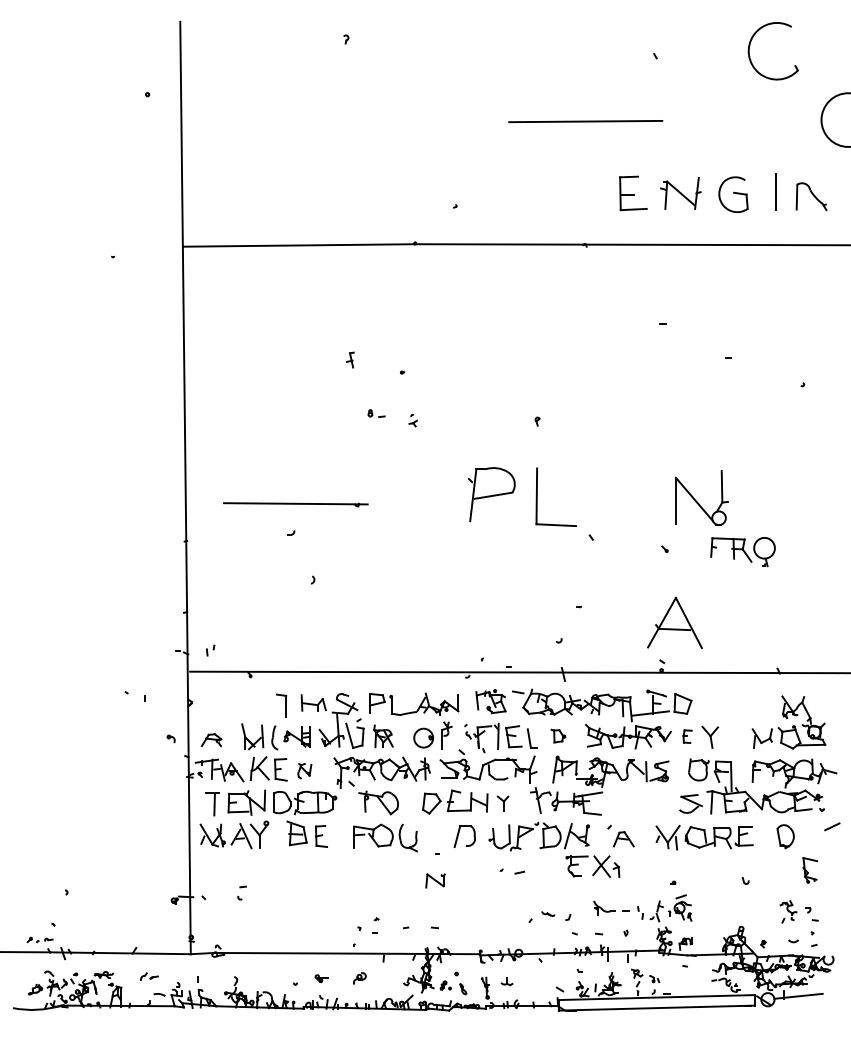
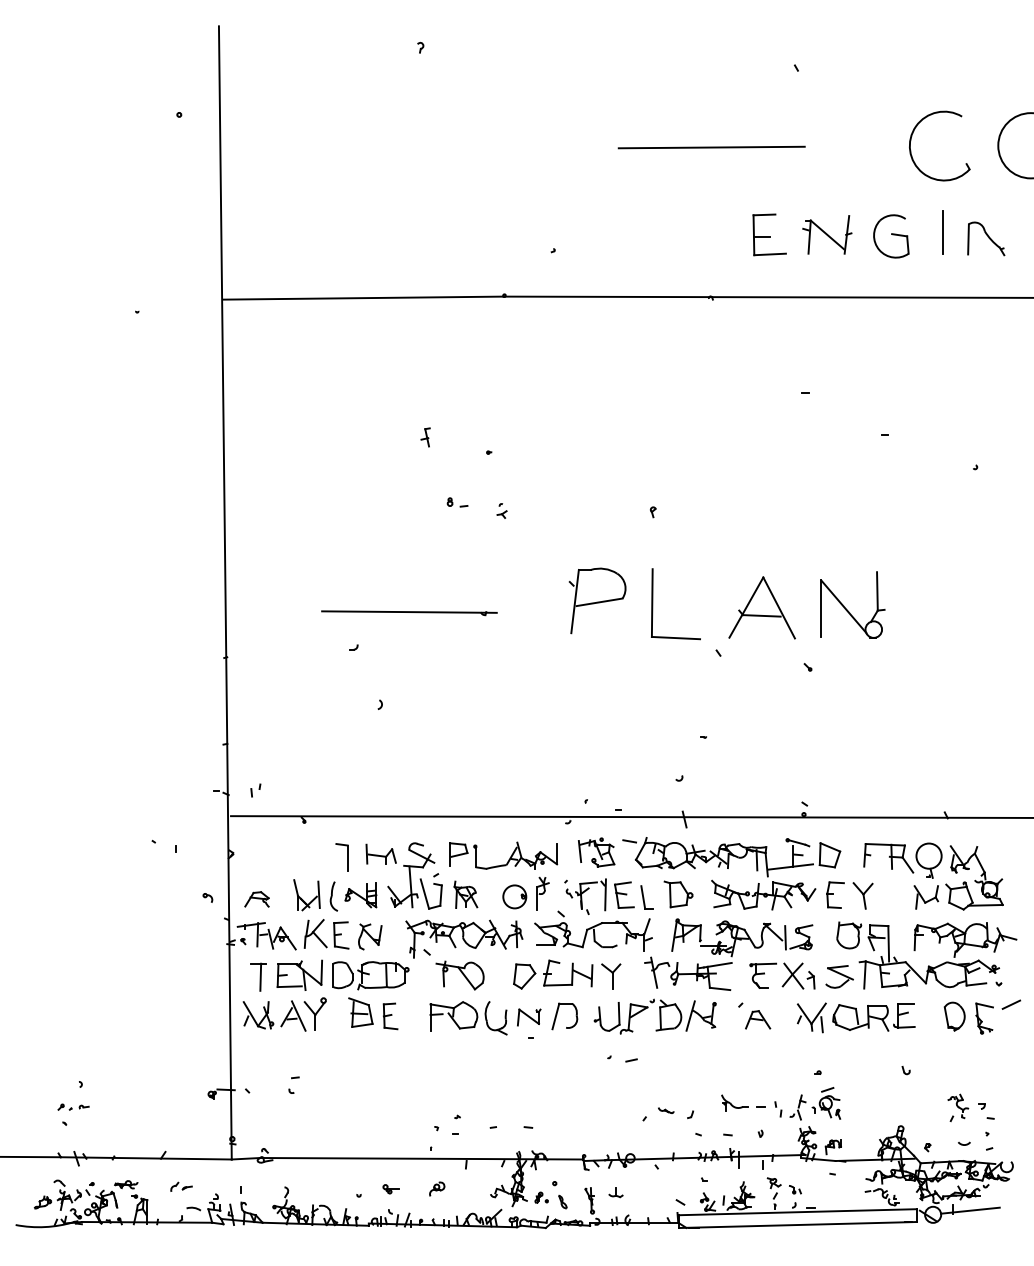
part: (750, 46) -> (911, 140), moved
part: (295, 504) -> (409, 613), moved
part: (742, 551) -> (902, 860), moved
part: (674, 622) -> (761, 607), moved
part: (558, 736) -> (678, 894), size x1.67
part: (687, 736) -> (835, 894), size x1.67
part: (304, 770) -> (370, 936), size x1.43
part: (503, 803) -> (611, 976), size x1.43
part: (597, 867) -> (788, 977), moved
part: (810, 870) -> (984, 1018), moved
part: (435, 880) -> (529, 1017), moved
part: (40, 939) -> (73, 1106), moved

